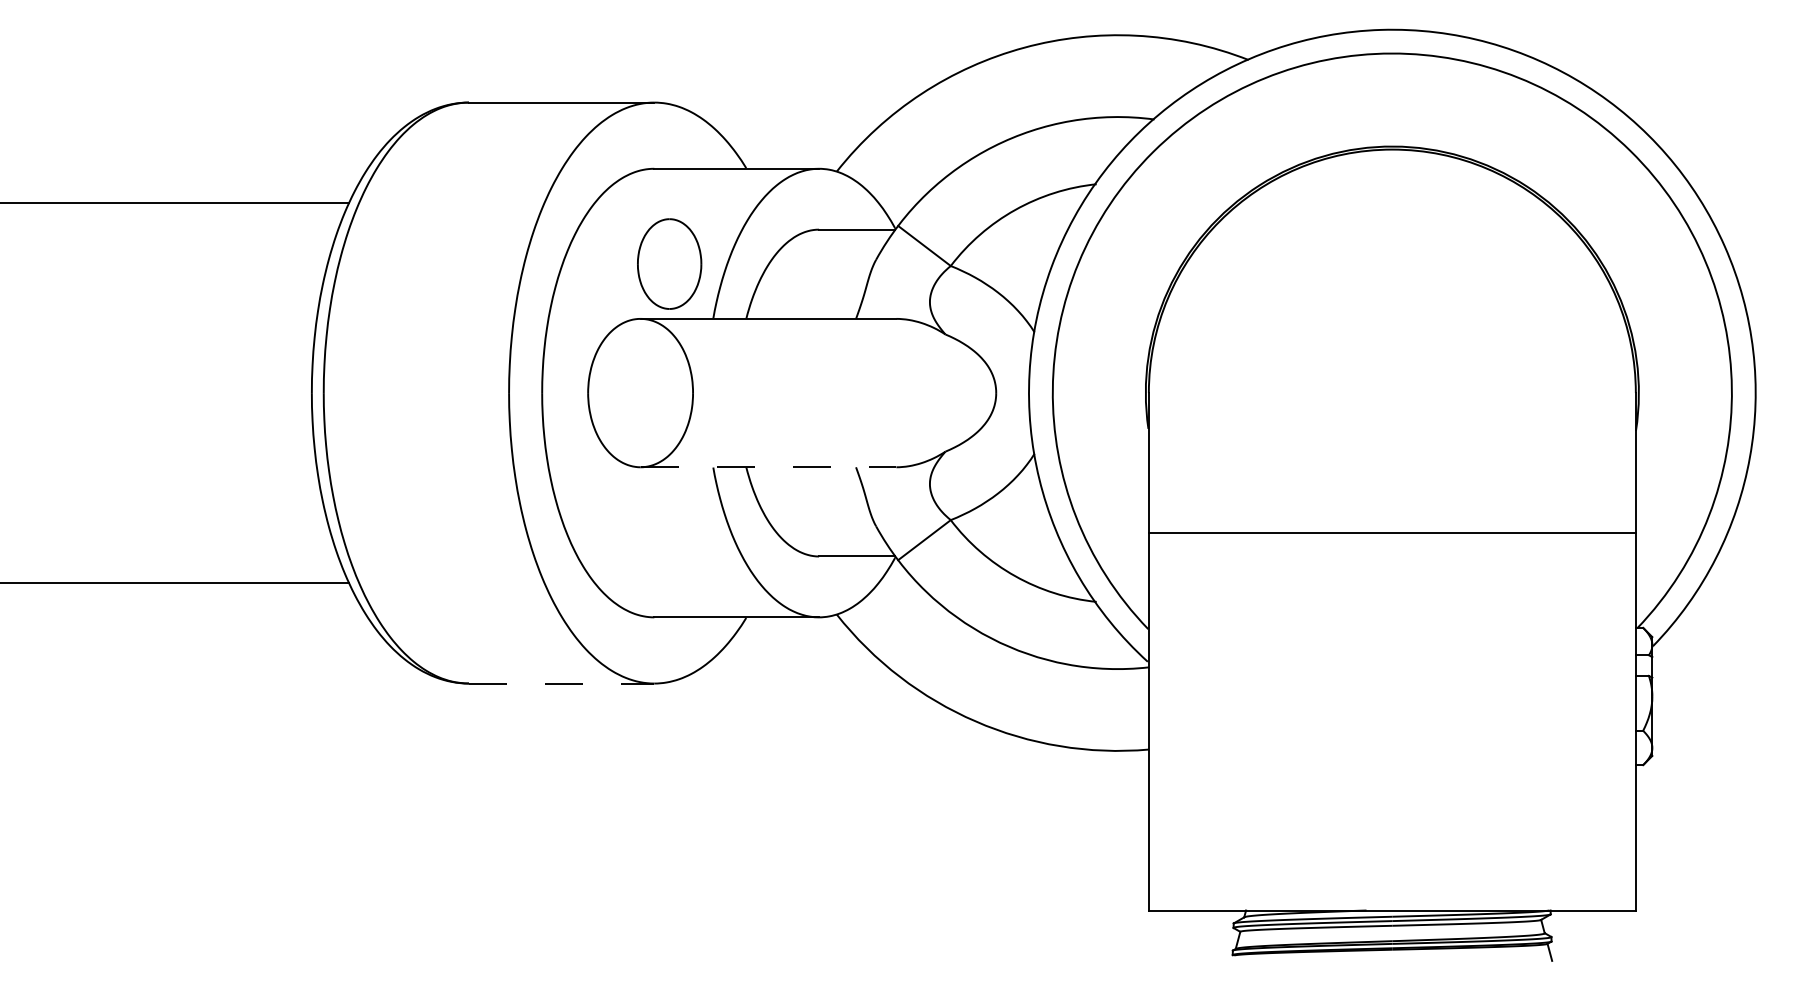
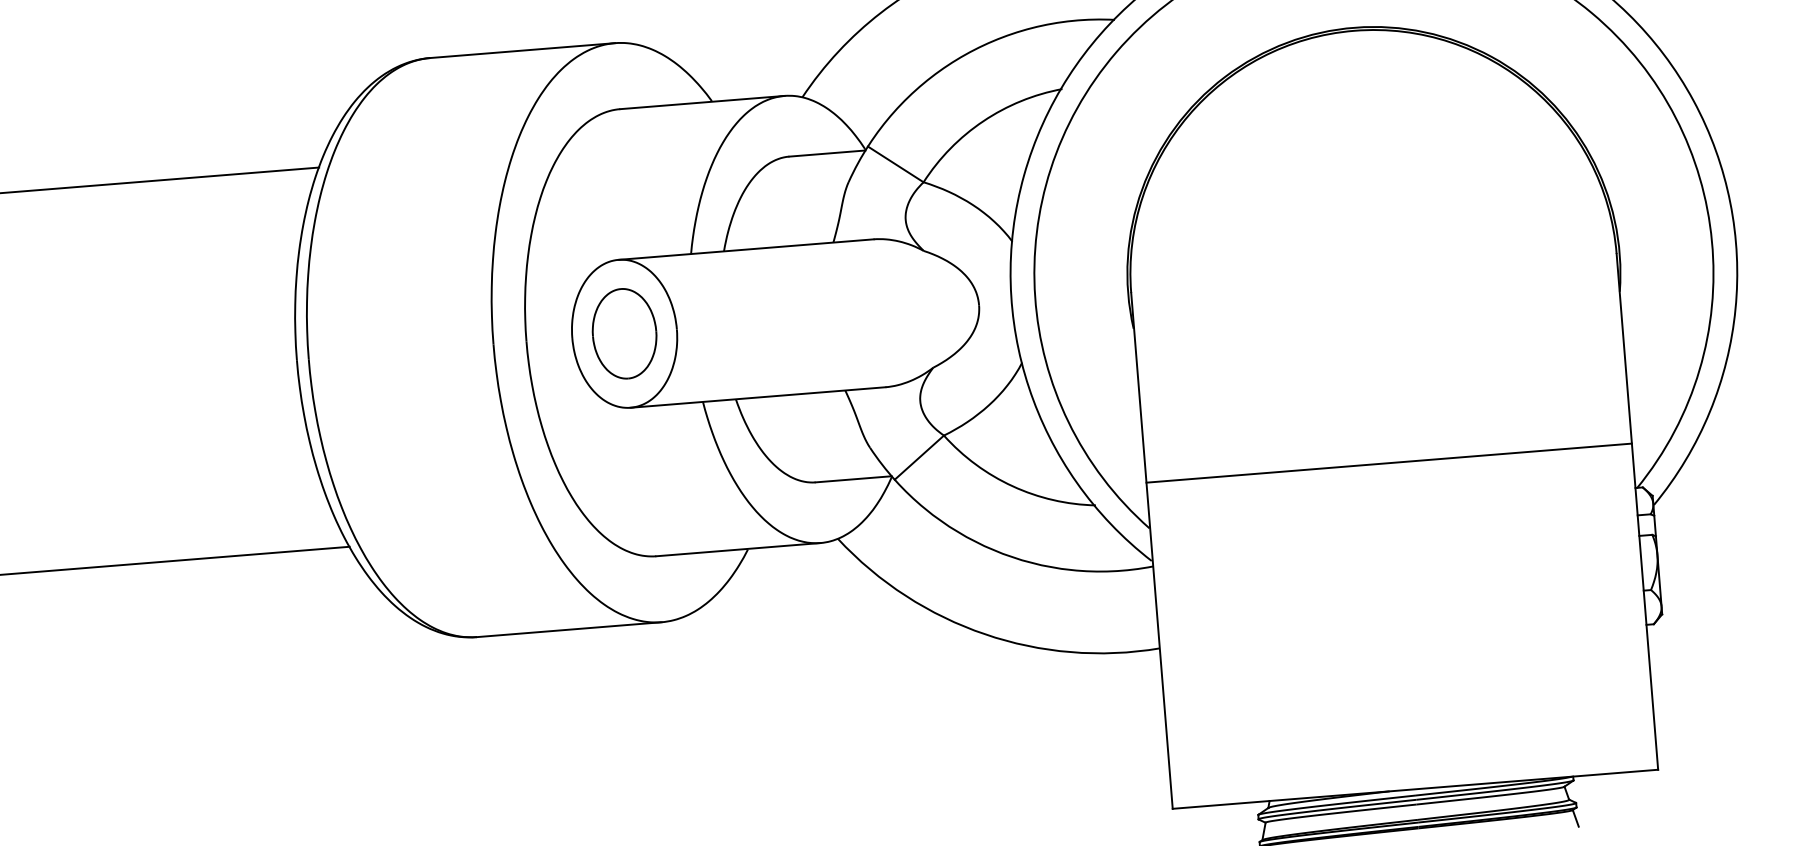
part: (669, 263) -> (624, 333), moved
line: (768, 467) -> (758, 397), dashed -> solid
line: (1391, 533) -> (1388, 463), moved
line: (561, 683) -> (569, 629), dashed -> solid

